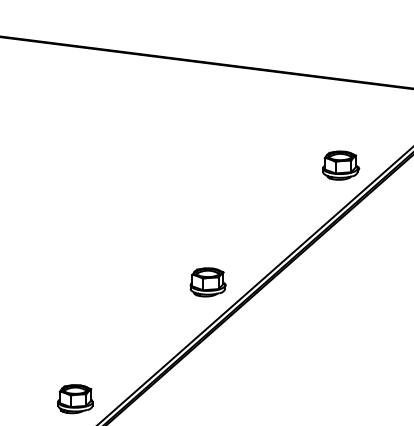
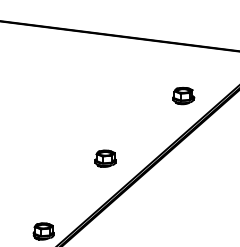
part: (340, 166) -> (183, 96), moved
part: (207, 281) -> (105, 158), moved

